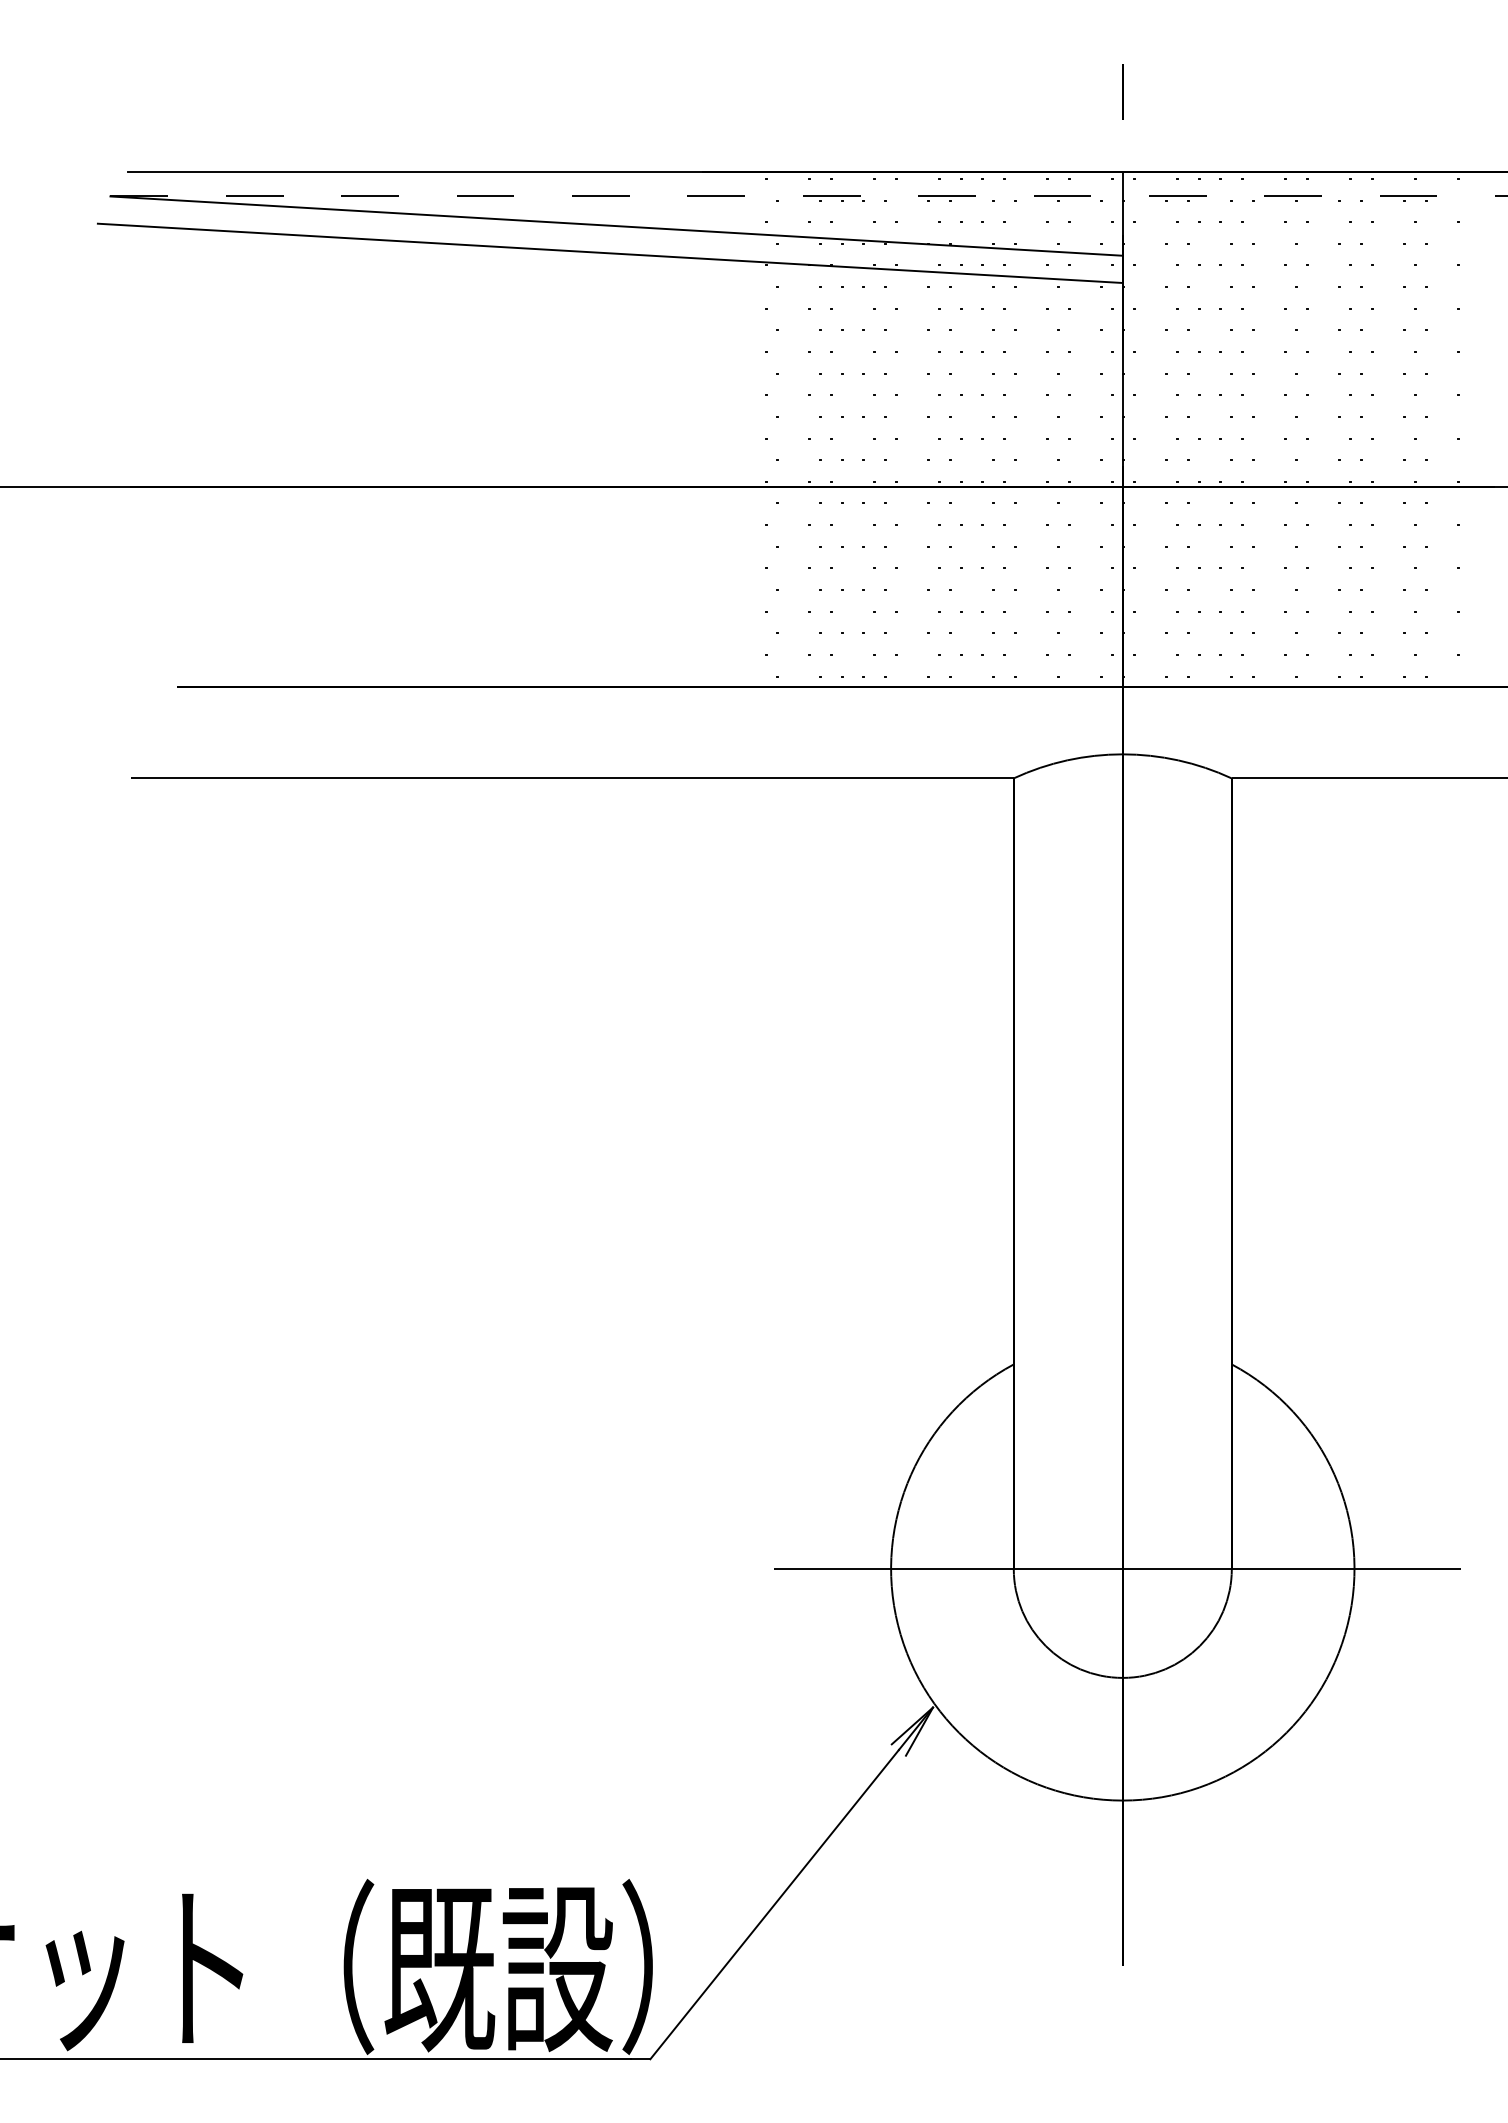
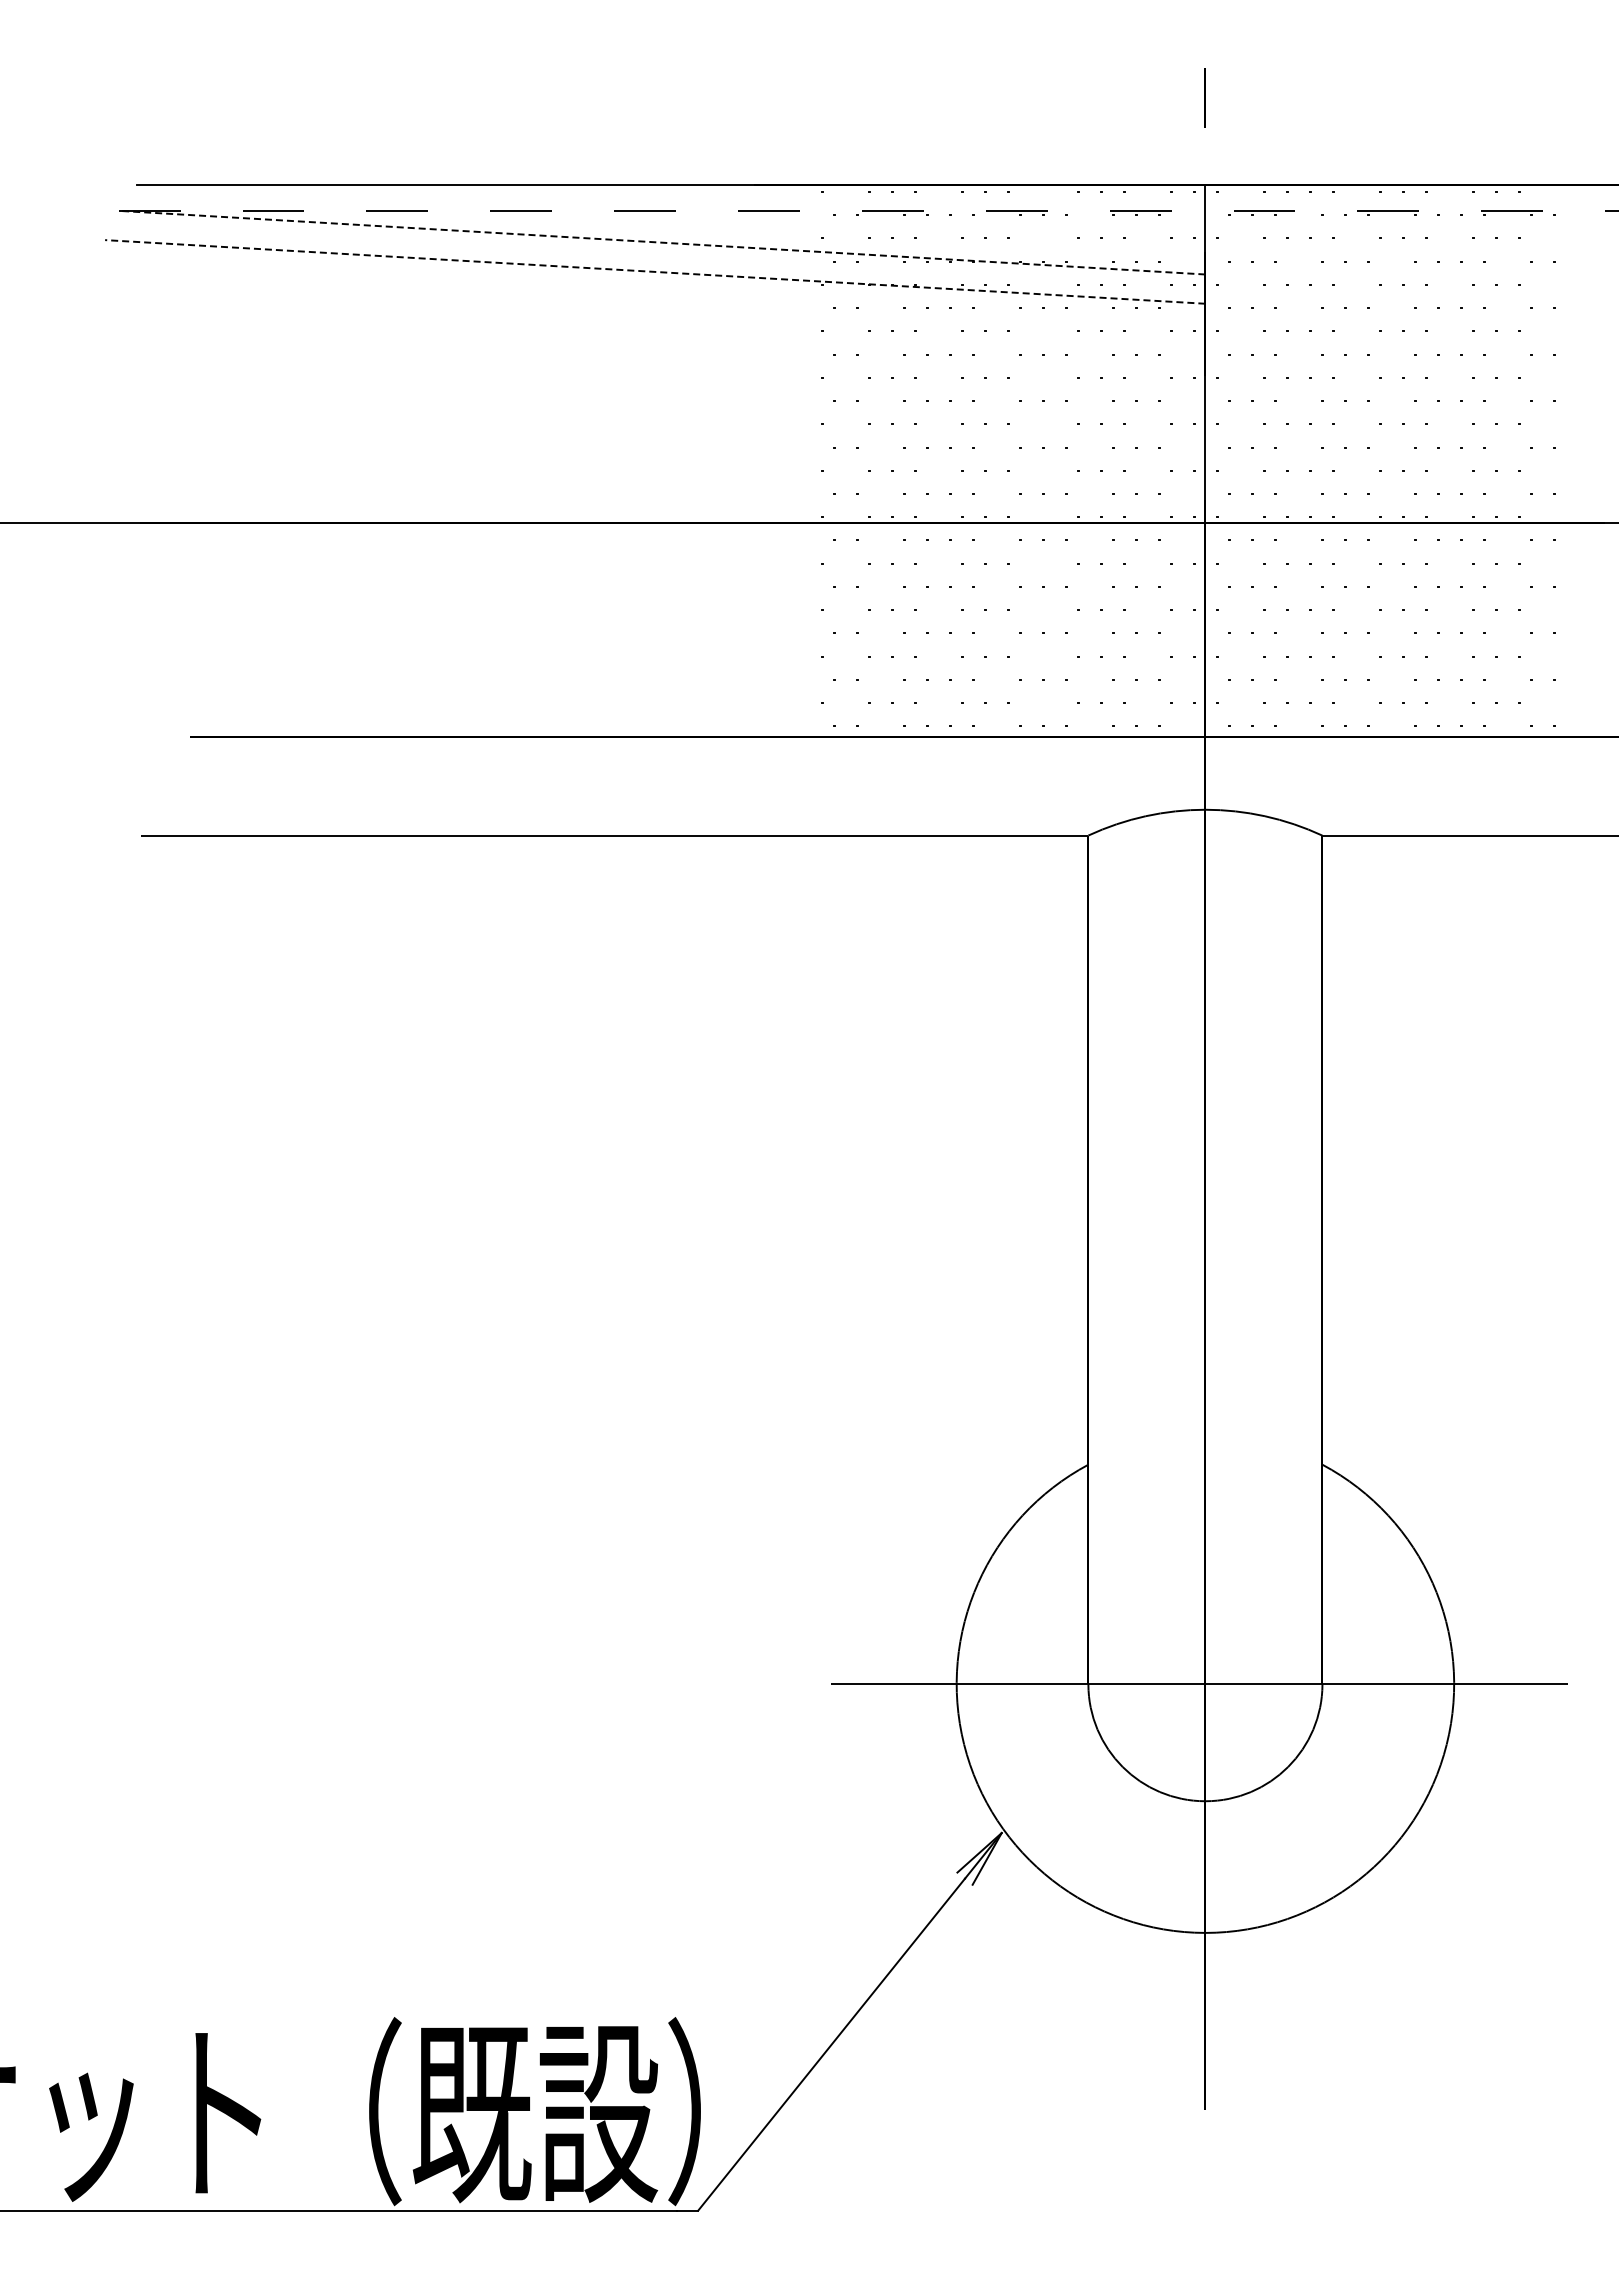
line: (616, 225) -> (661, 242), solid -> dashed
line: (609, 252) -> (654, 271), solid -> dashed

